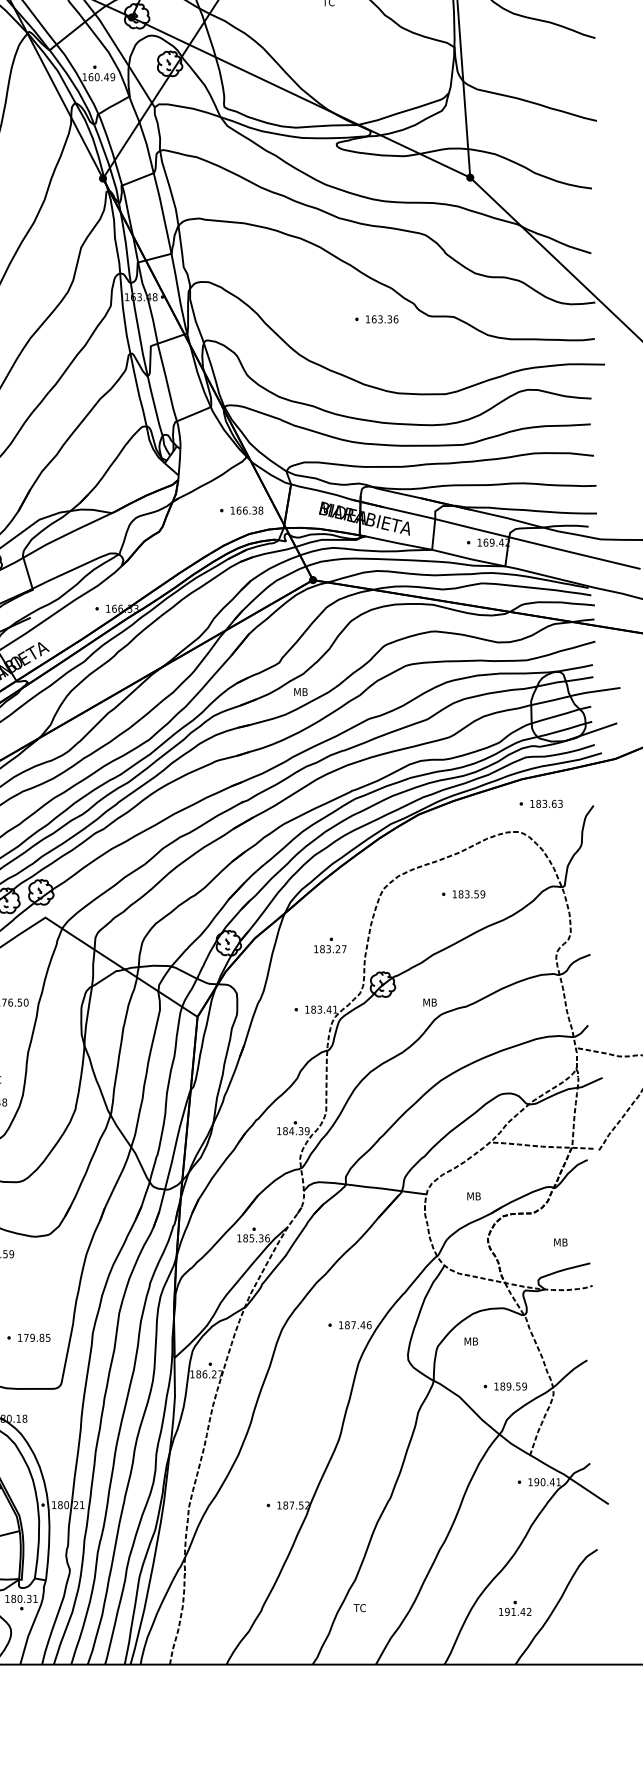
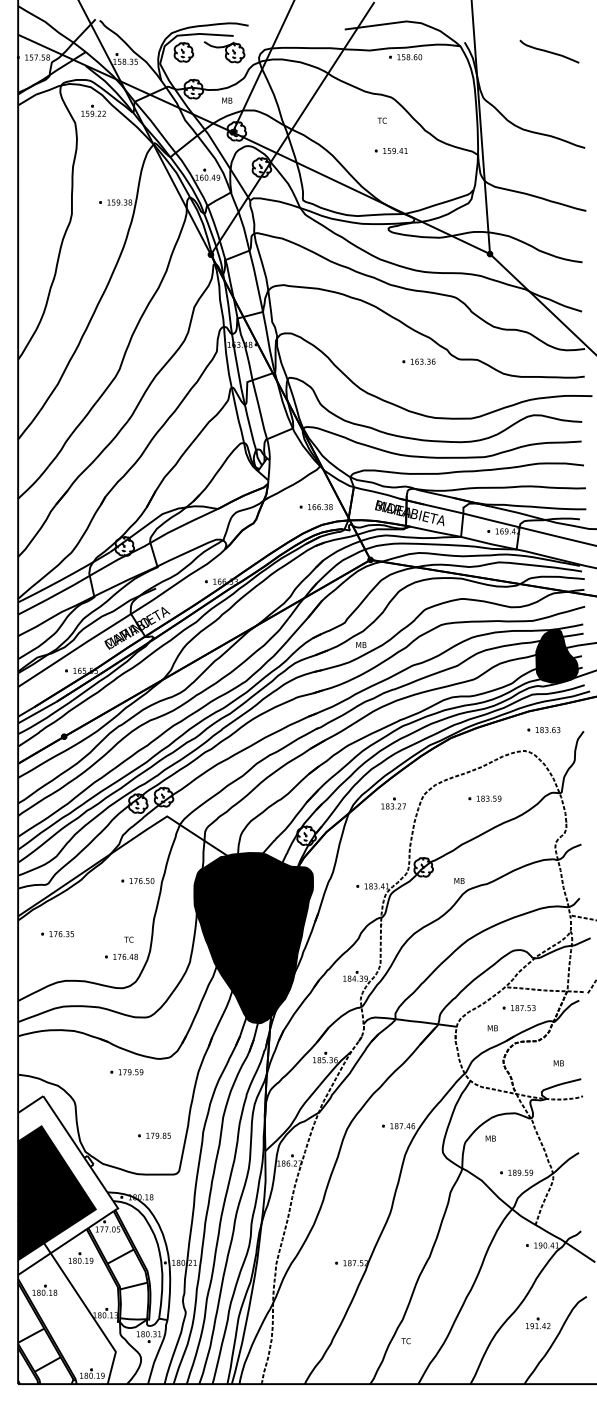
part: (339, 41) -> (390, 150), added
fill: (557, 705) -> (556, 655), added
part: (330, 945) -> (393, 803), moved
fill: (159, 1078) -> (253, 938), added
part: (507, 1170) -> (518, 1008), added
part: (515, 1608) -> (538, 1323), moved

